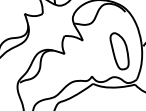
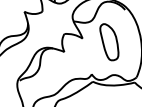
part: (119, 51) -> (109, 42), moved

